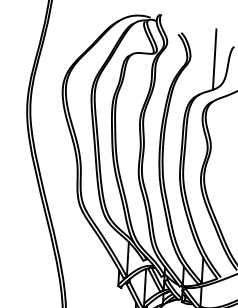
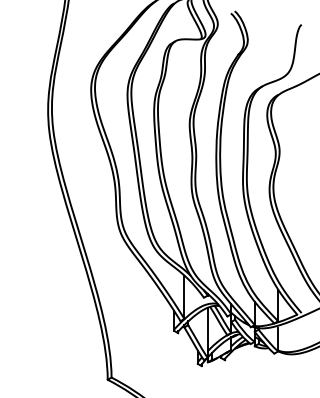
line: (214, 59) -> (278, 41), removed

